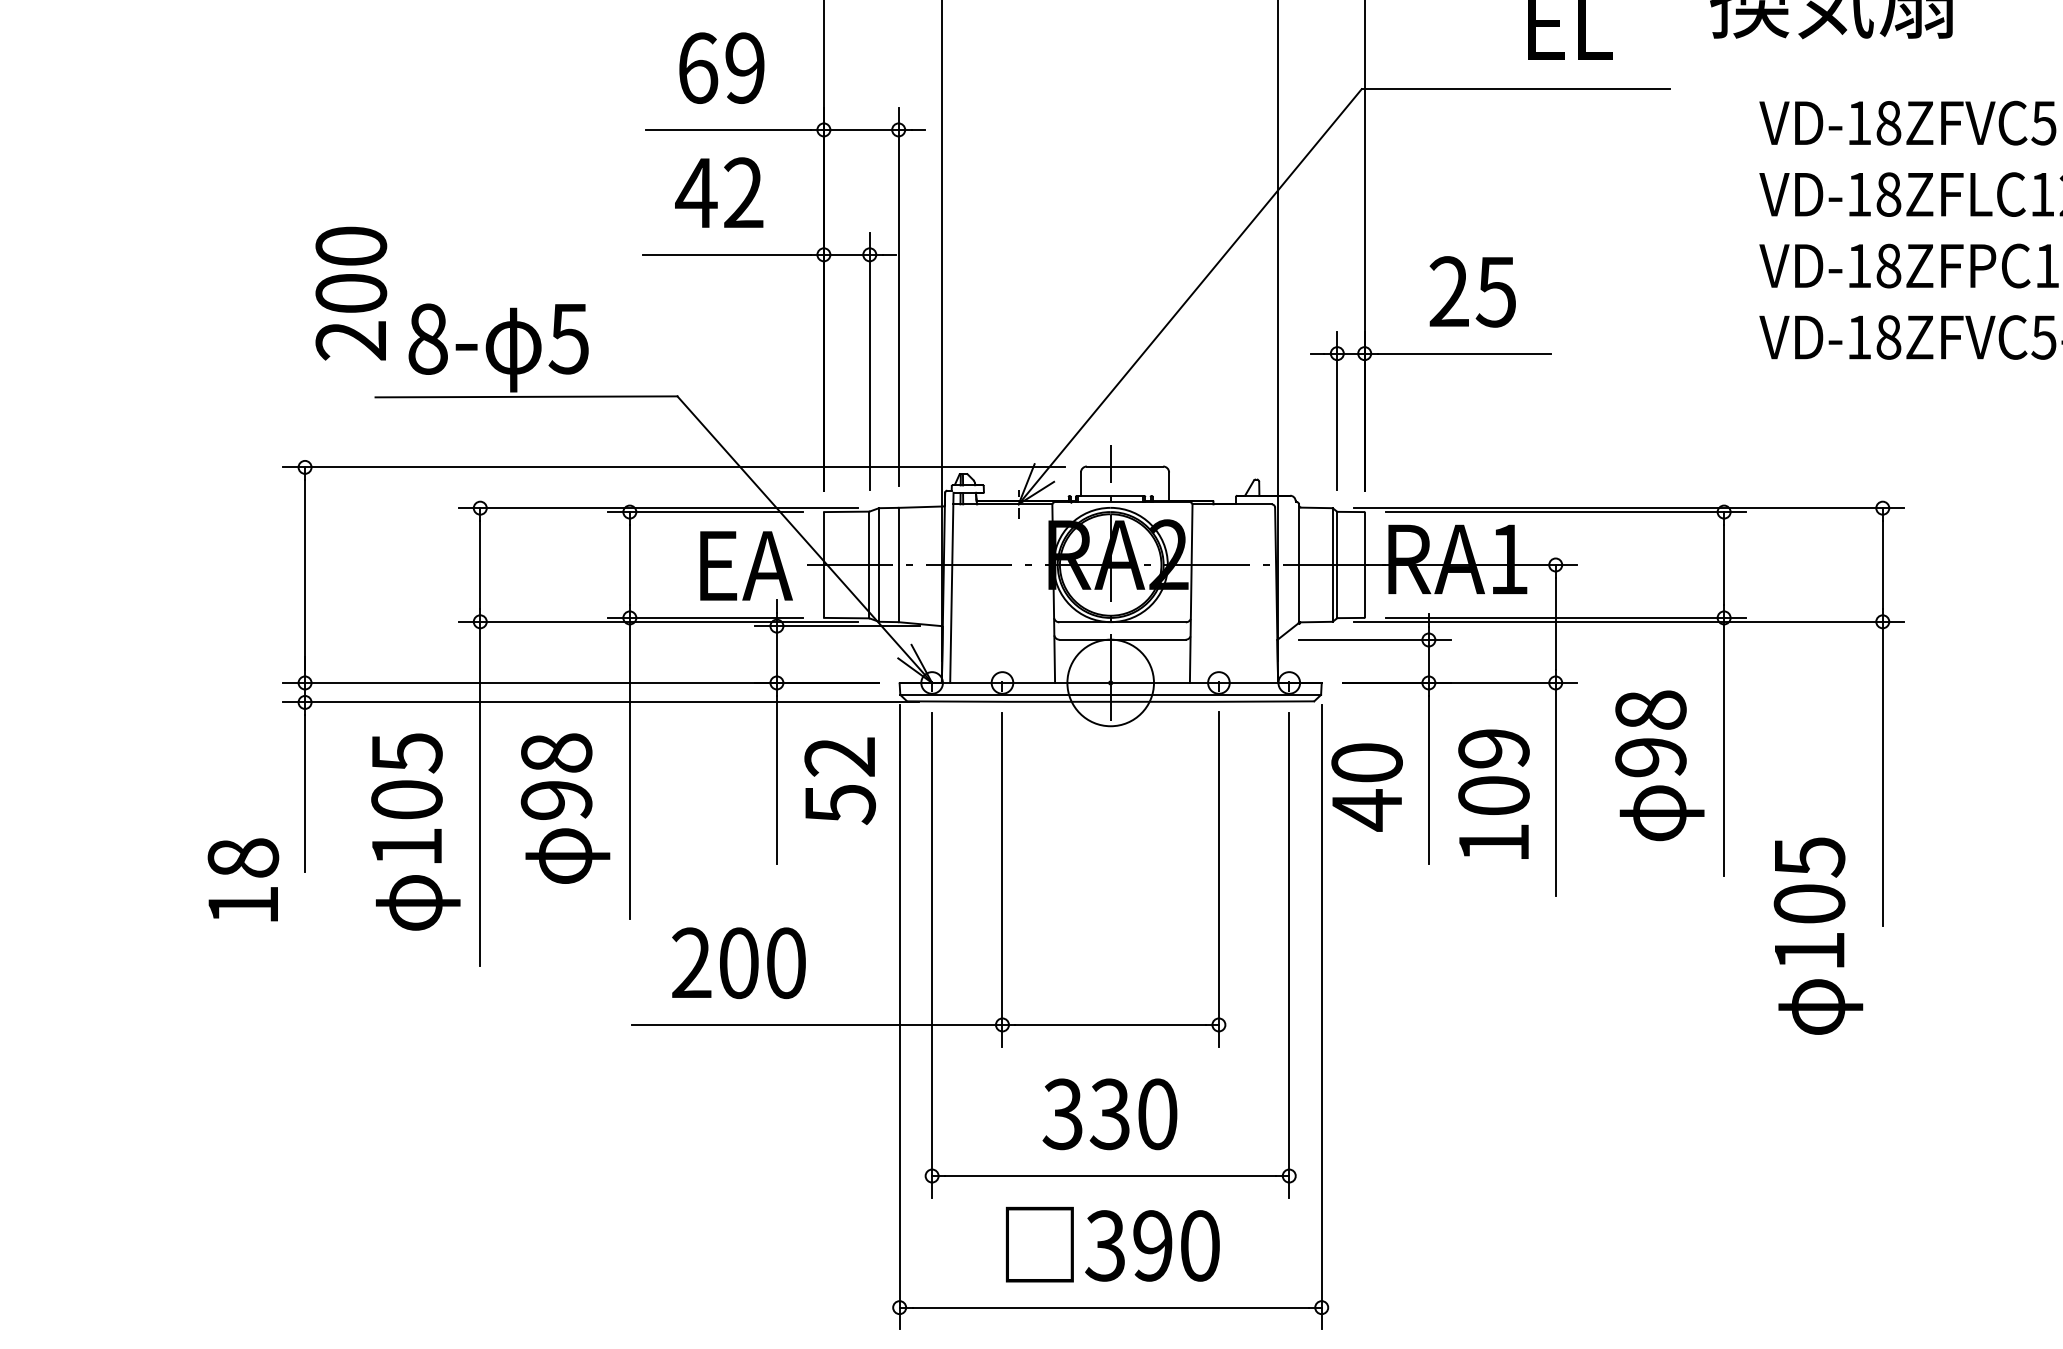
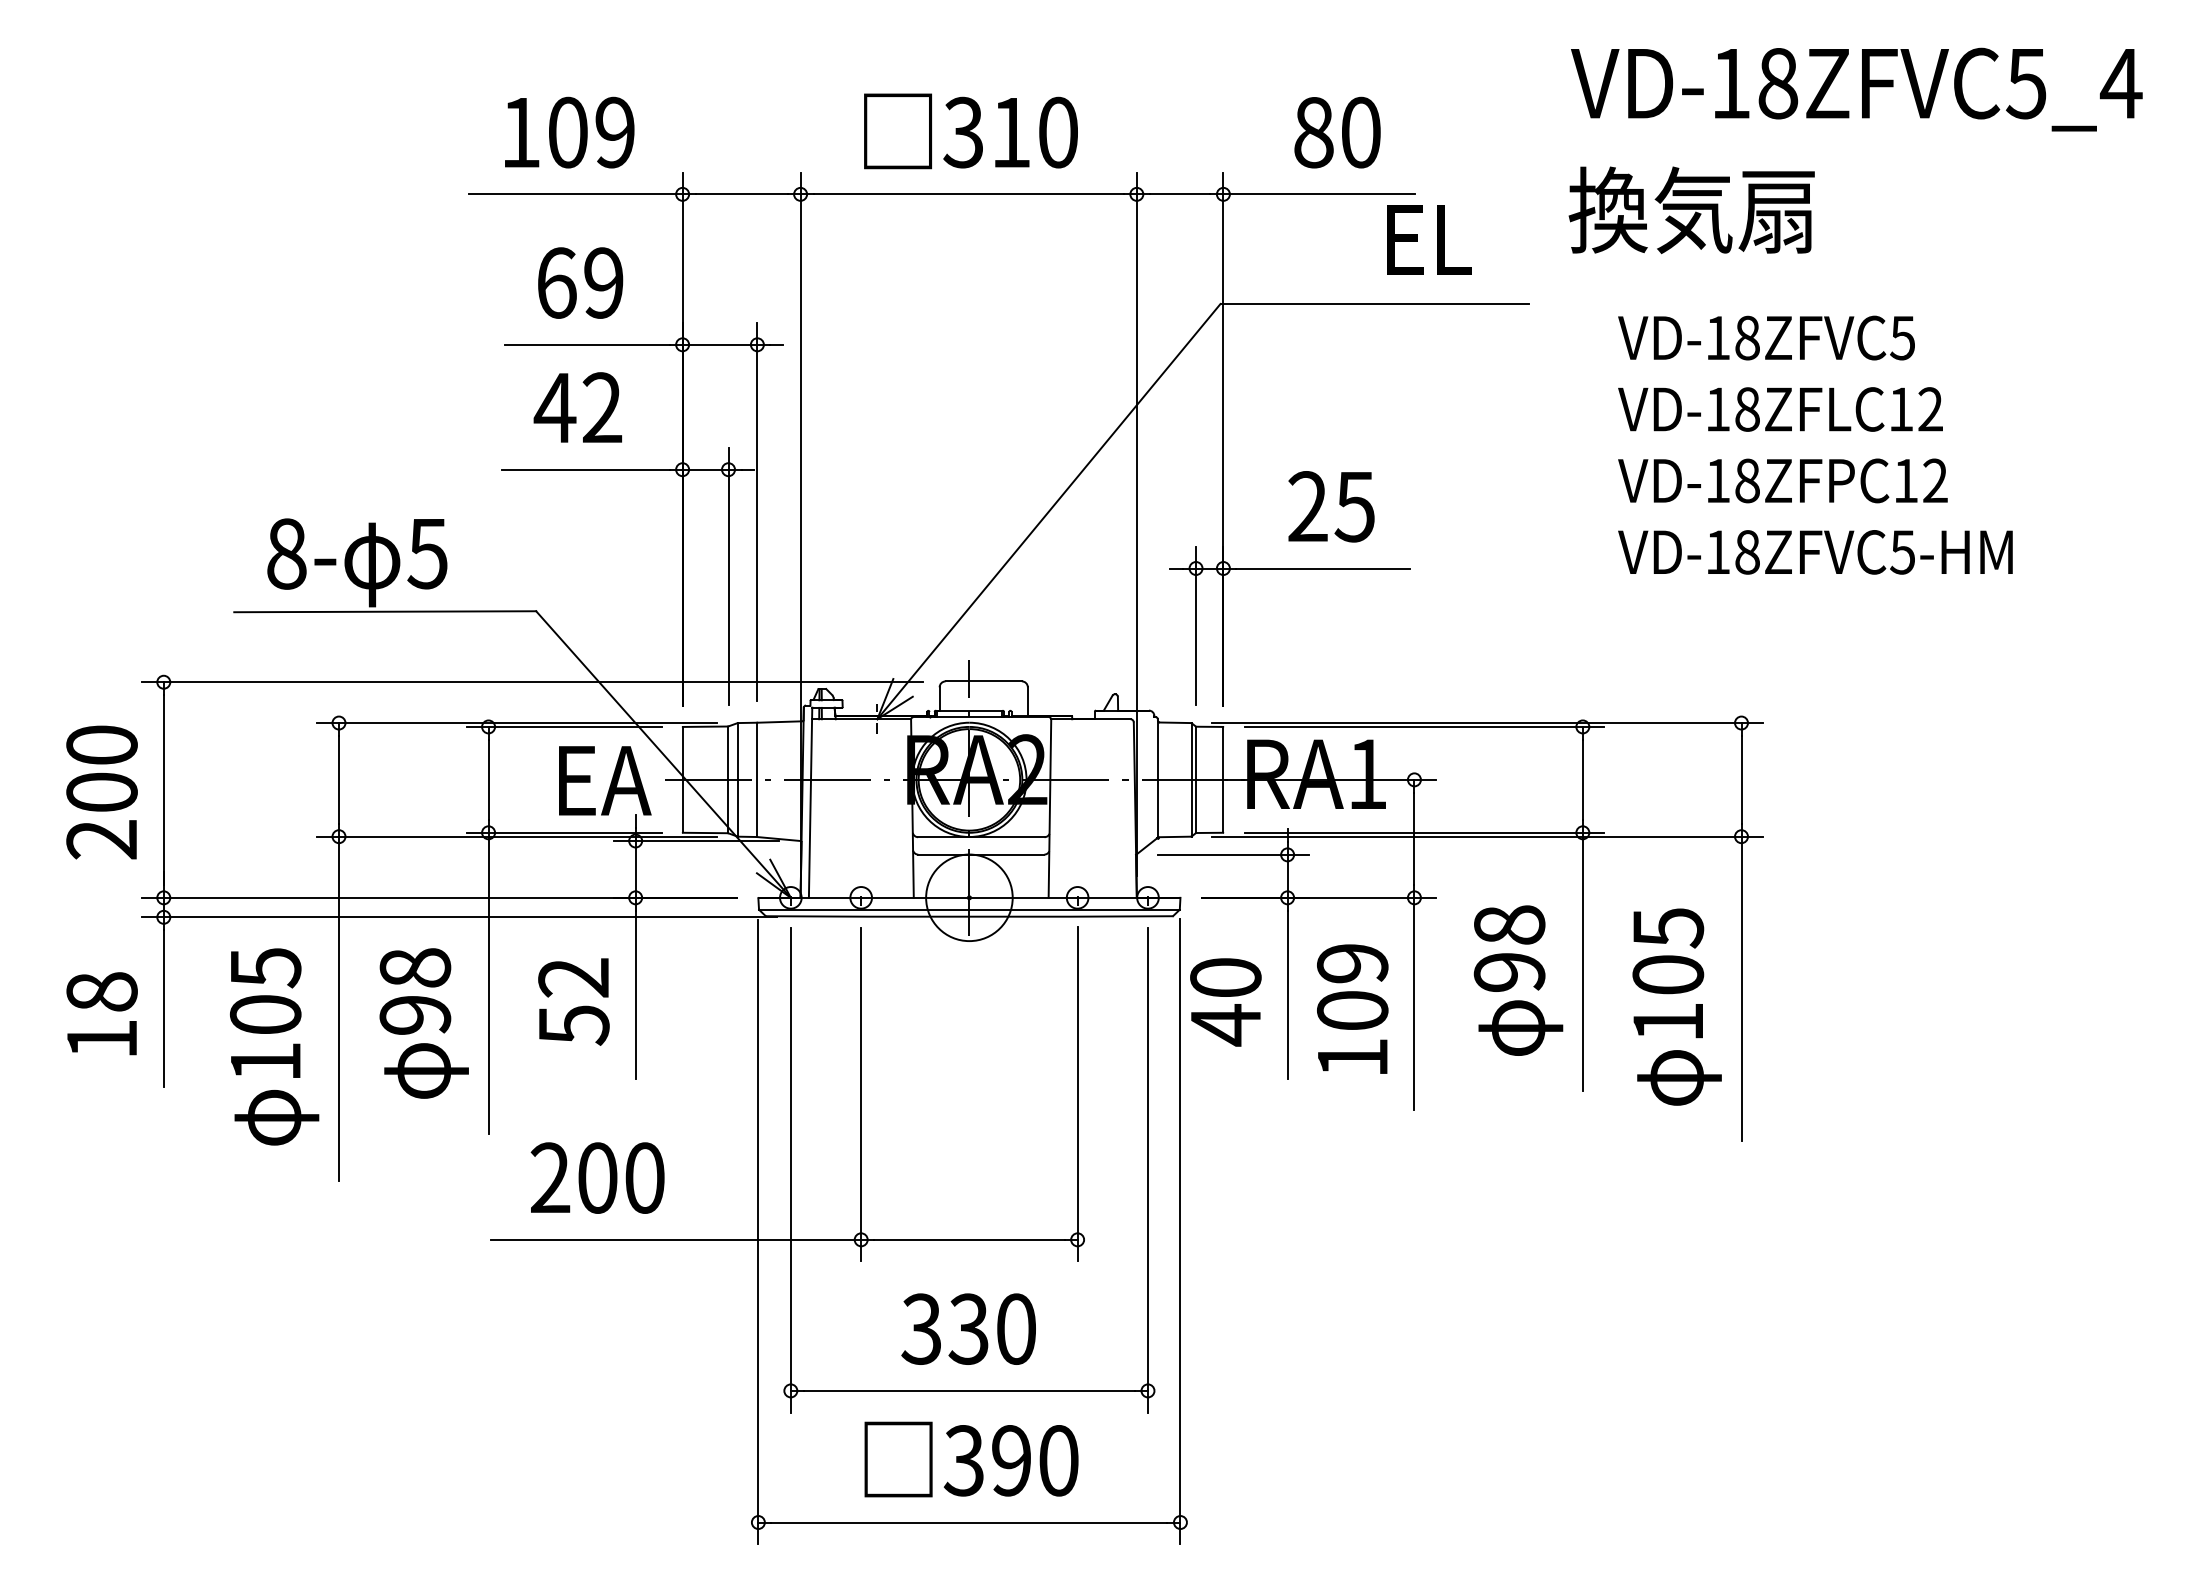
text: (350, 293) -> (101, 792), moved
text: (839, 780) -> (573, 1001), moved
text: (242, 879) -> (101, 1013), moved
text: (1817, 935) -> (1676, 1006), moved

